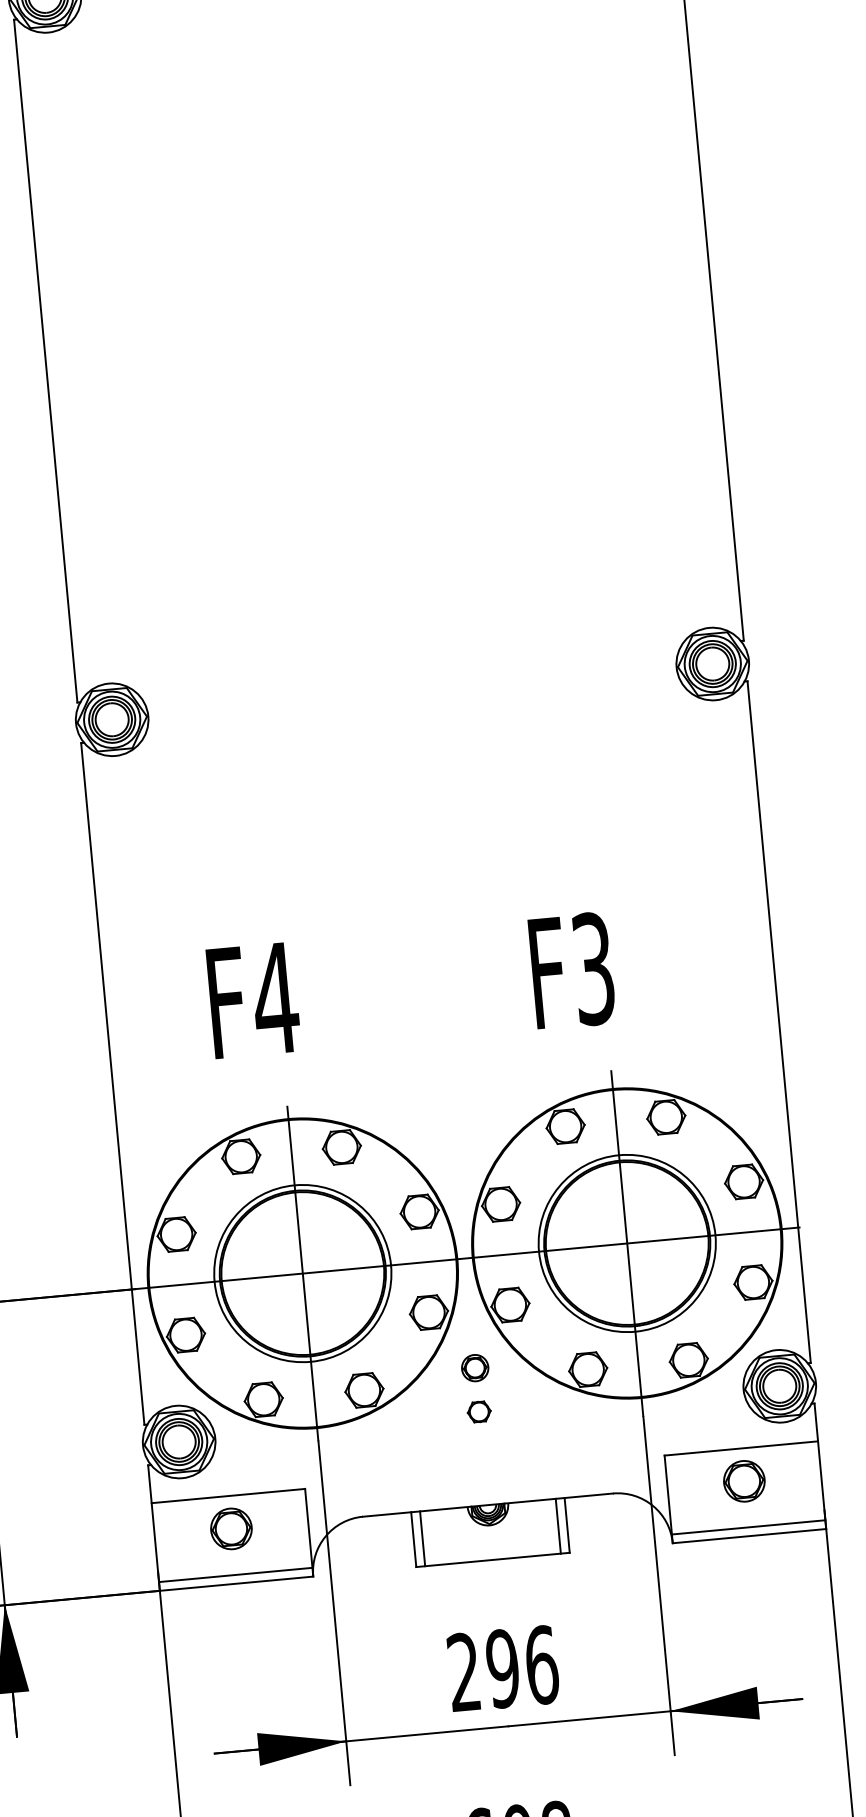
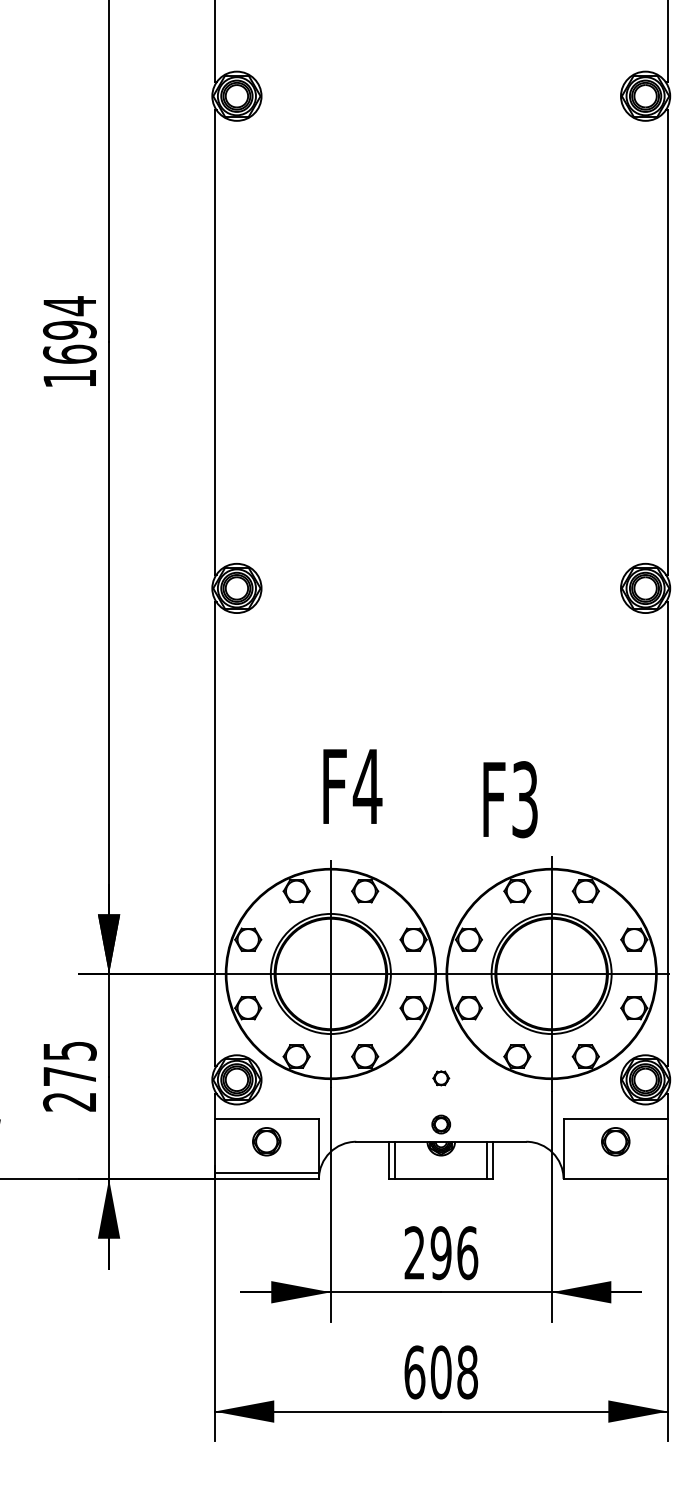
text: (572, 970) -> (510, 799), moved
text: (253, 1000) -> (352, 786), moved
part: (475, 1368) -> (441, 1124), moved
line: (748, 1528) -> (615, 1173), removed

